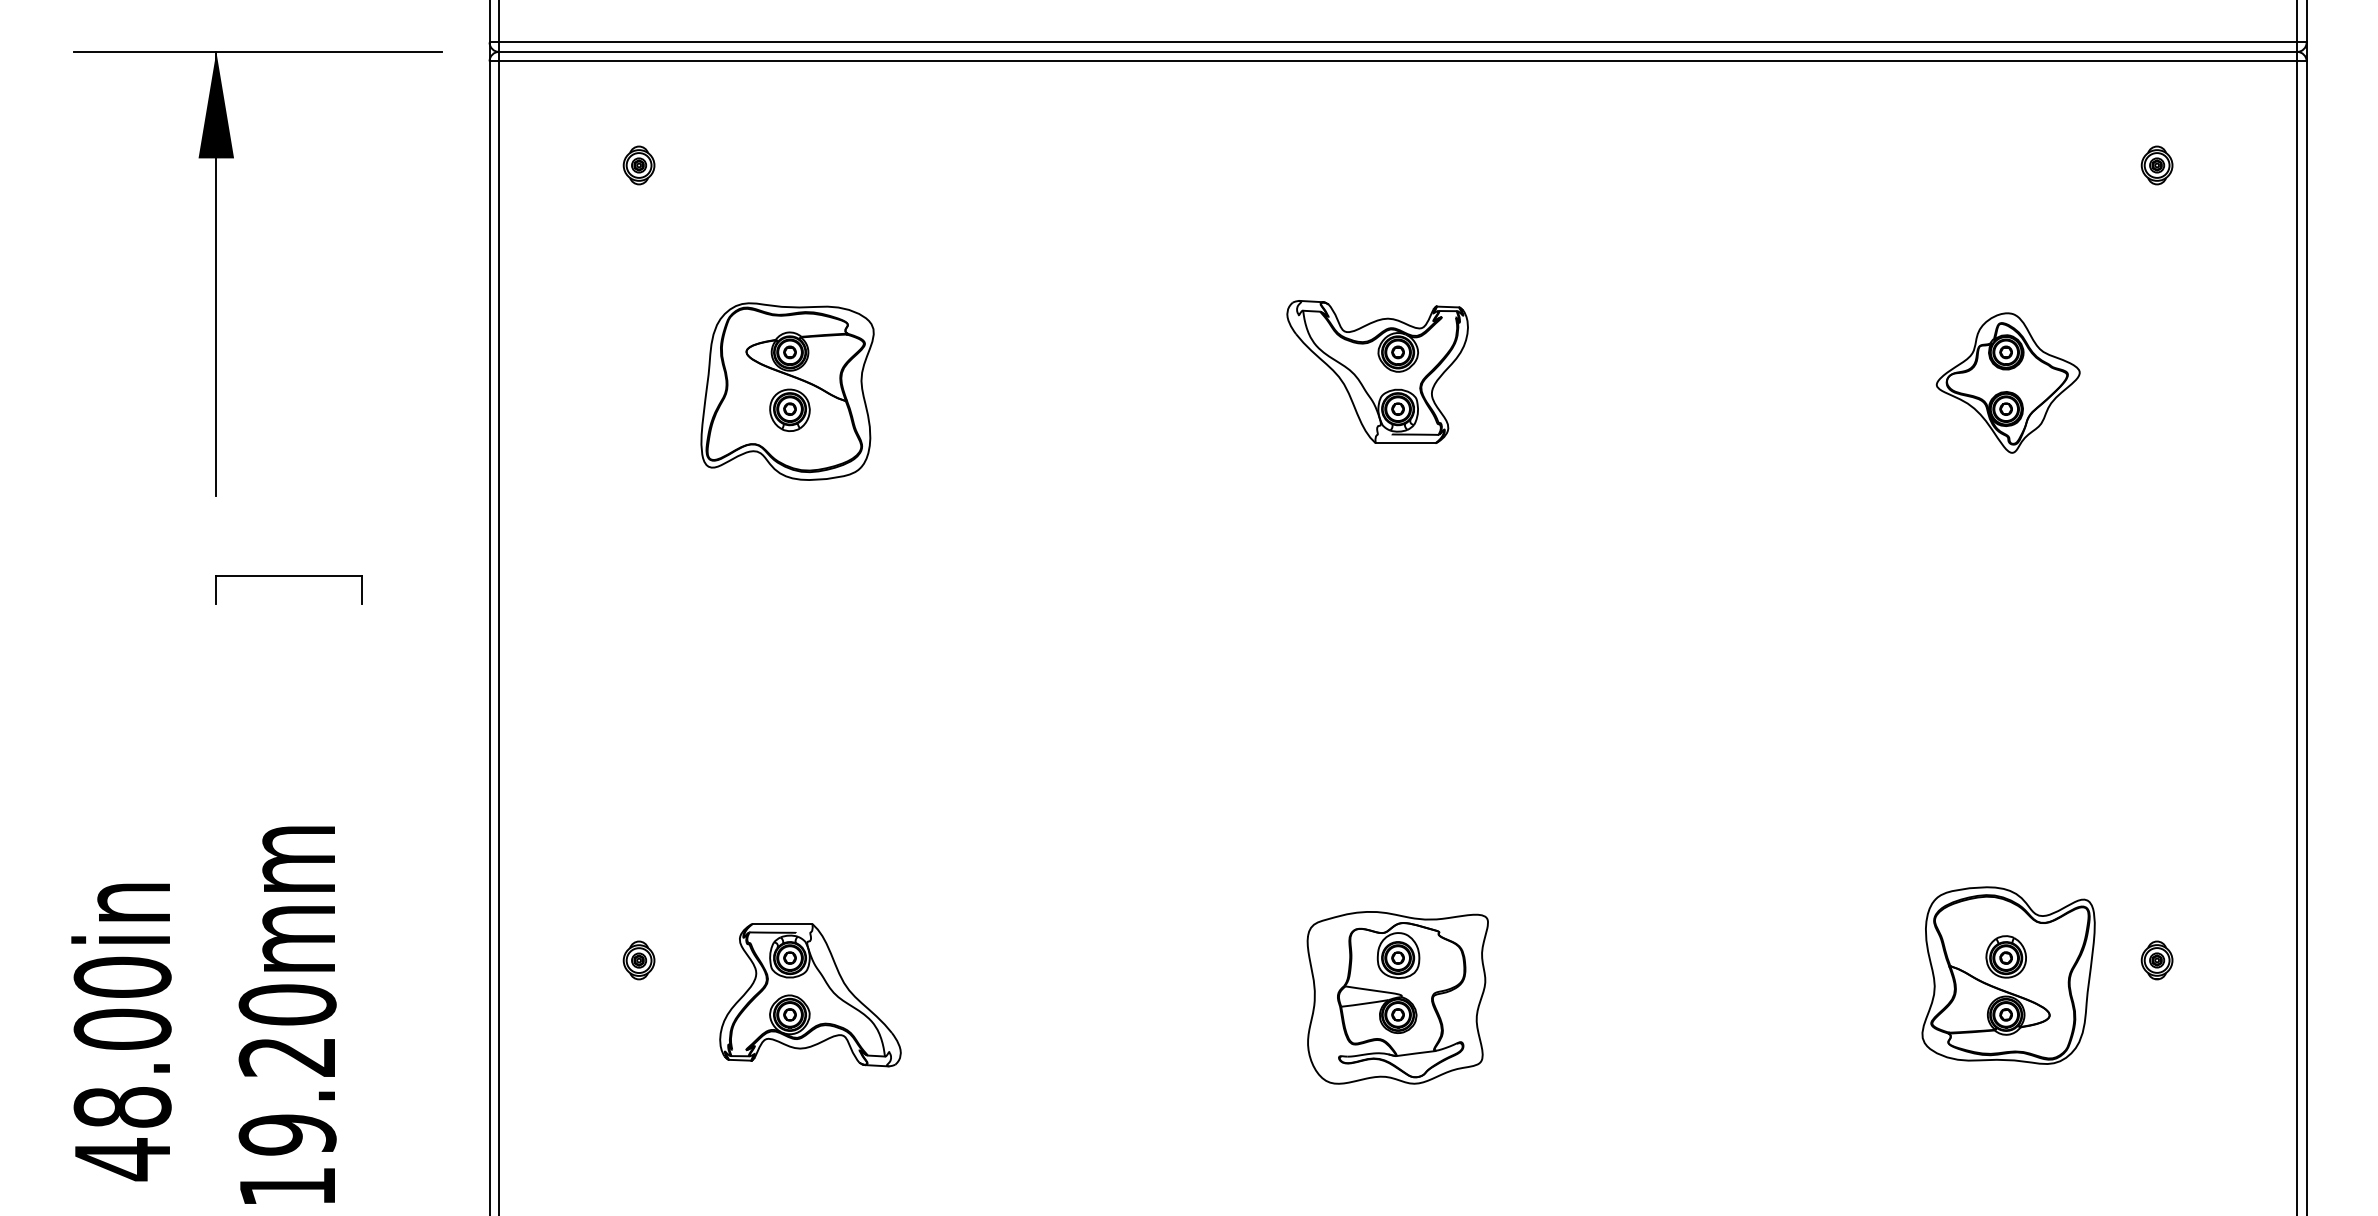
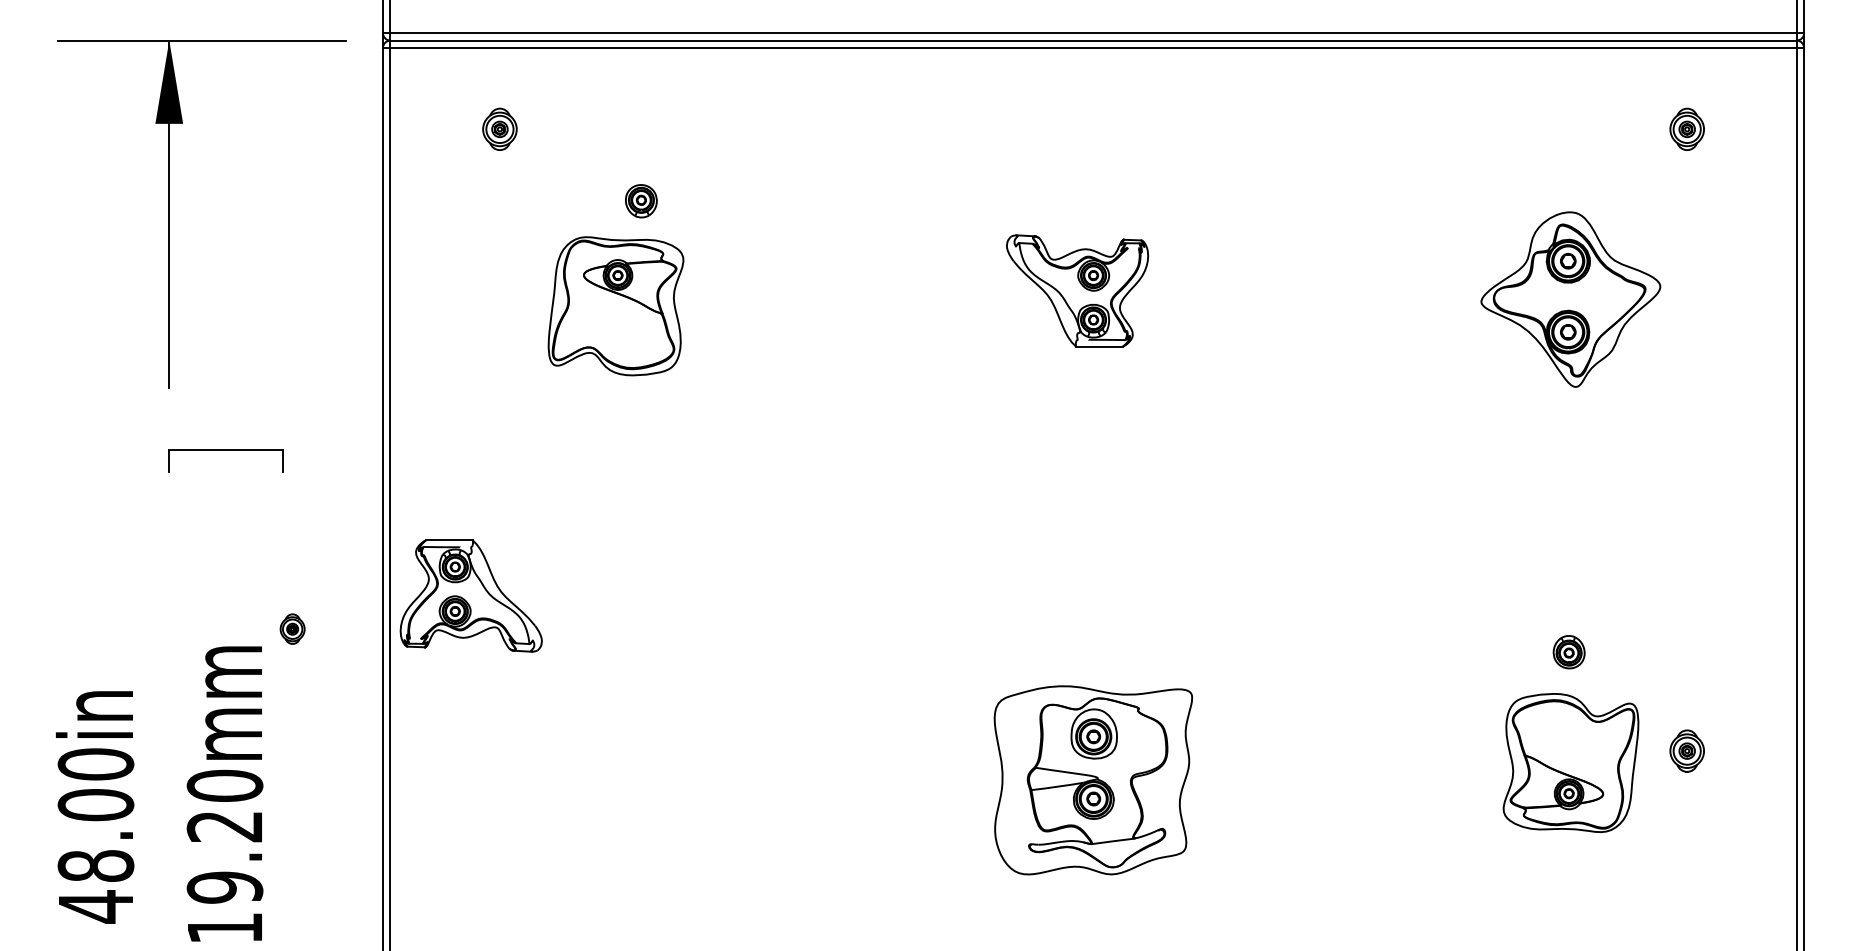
part: (638, 165) -> (499, 129), size x1.4
part: (2156, 165) -> (1686, 129), size x1.4
part: (2007, 382) -> (1570, 299), size x1.6
part: (789, 409) -> (641, 200), moved
part: (2005, 956) -> (1568, 651), moved
part: (638, 960) -> (292, 629), moved
part: (2156, 960) -> (1686, 751), size x1.4
part: (810, 995) -> (471, 596), moved
part: (1397, 997) -> (1093, 780), size x1.4

